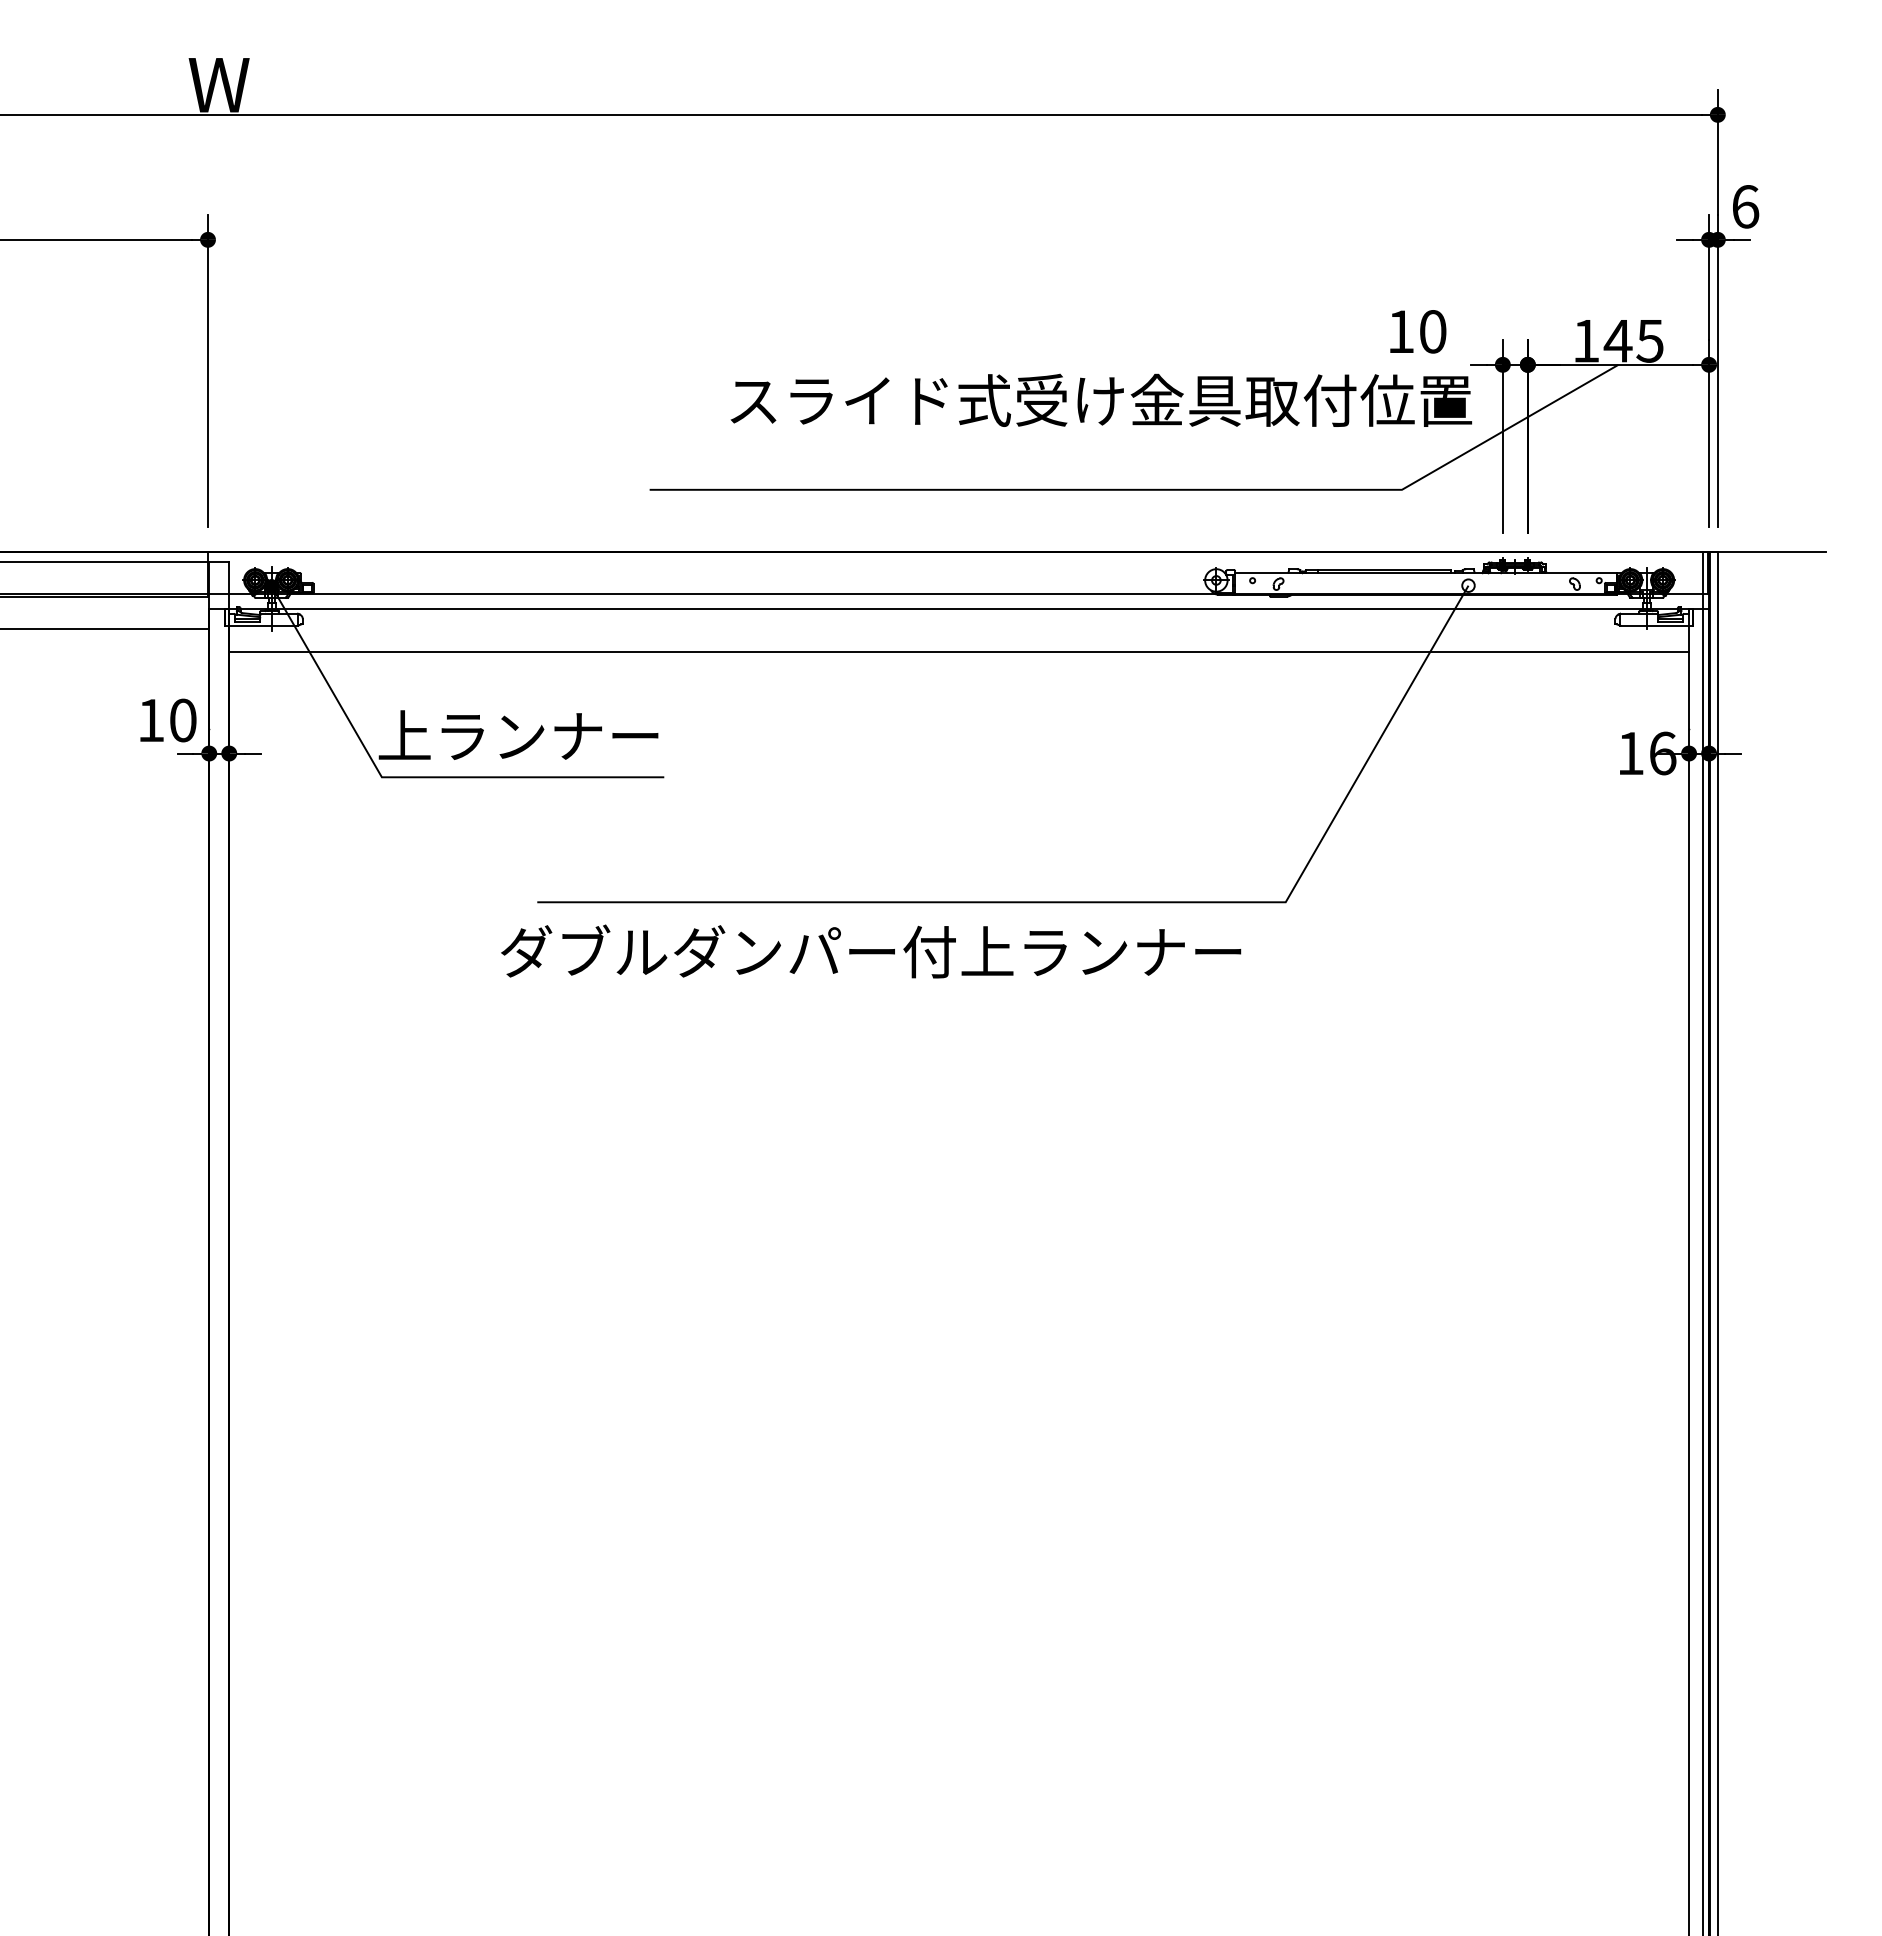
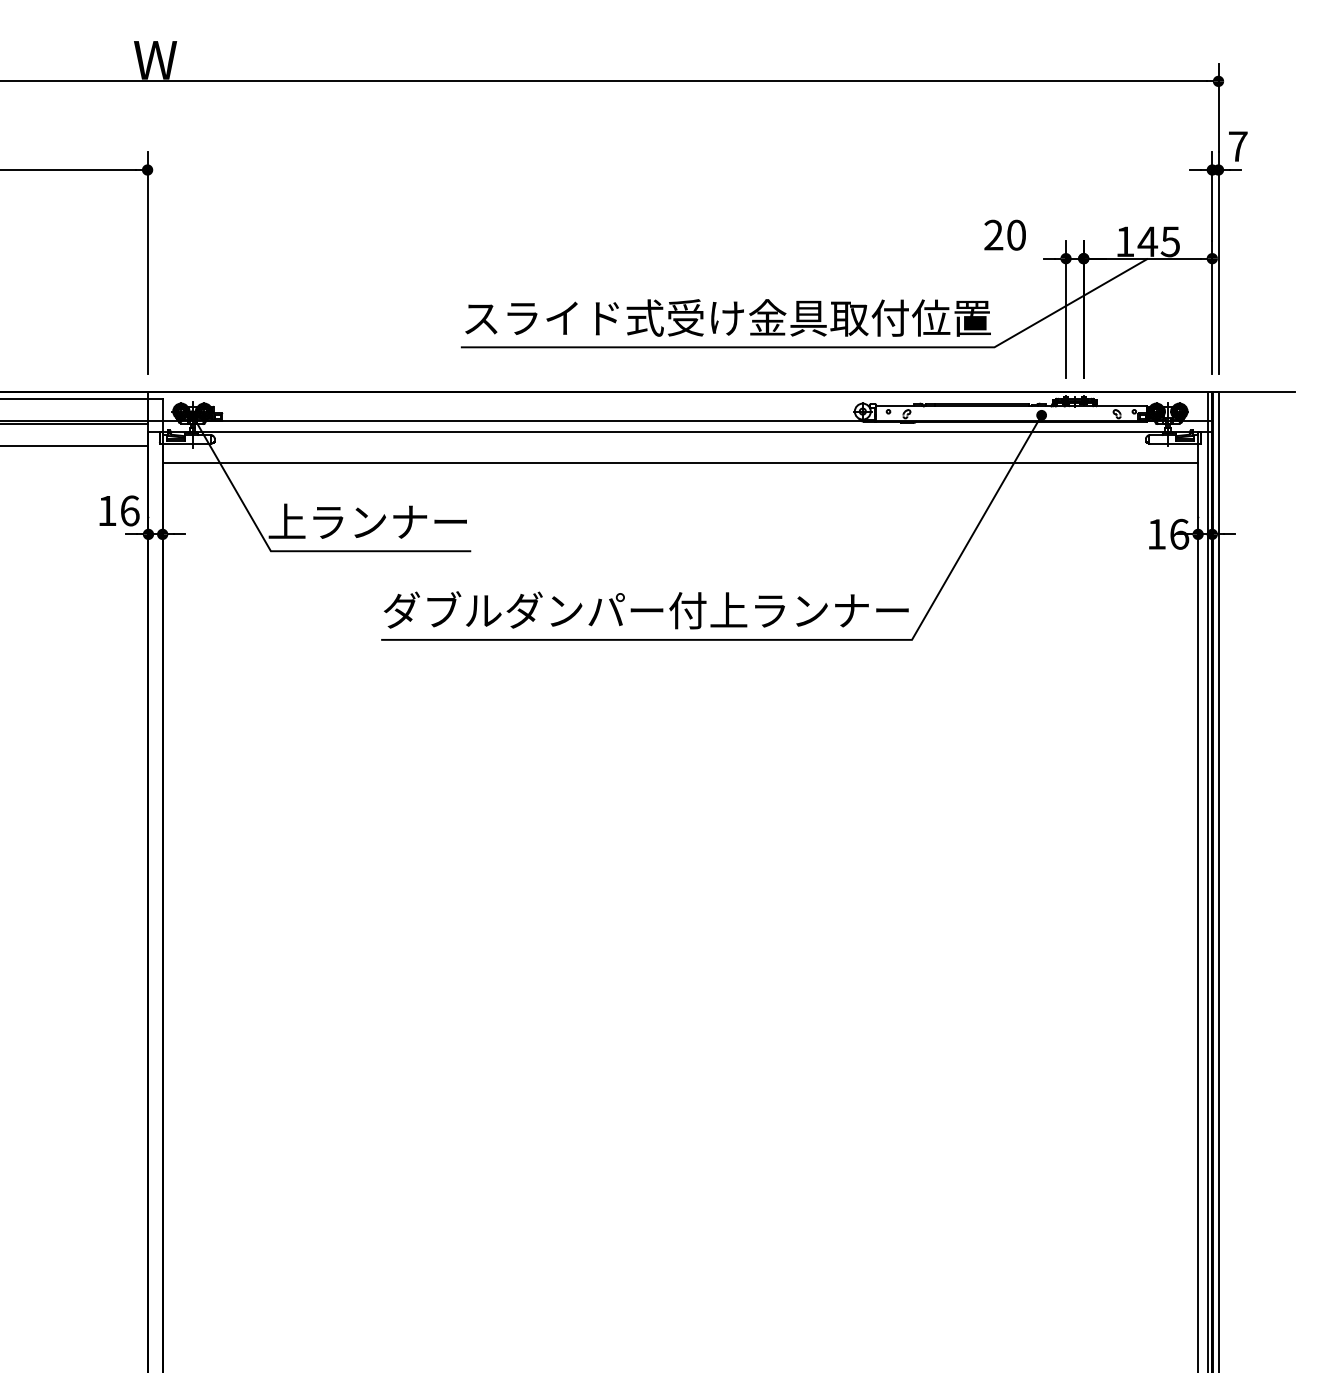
text: (1745, 206) -> (1238, 146), 6 -> 7
text: (1400, 331) -> (993, 235), 10 -> 20
text: (1101, 399) -> (728, 317), moved
fill: (1468, 585) -> (1041, 415), added
text: (183, 720) -> (130, 510), 10 -> 16
text: (871, 951) -> (646, 610), moved

